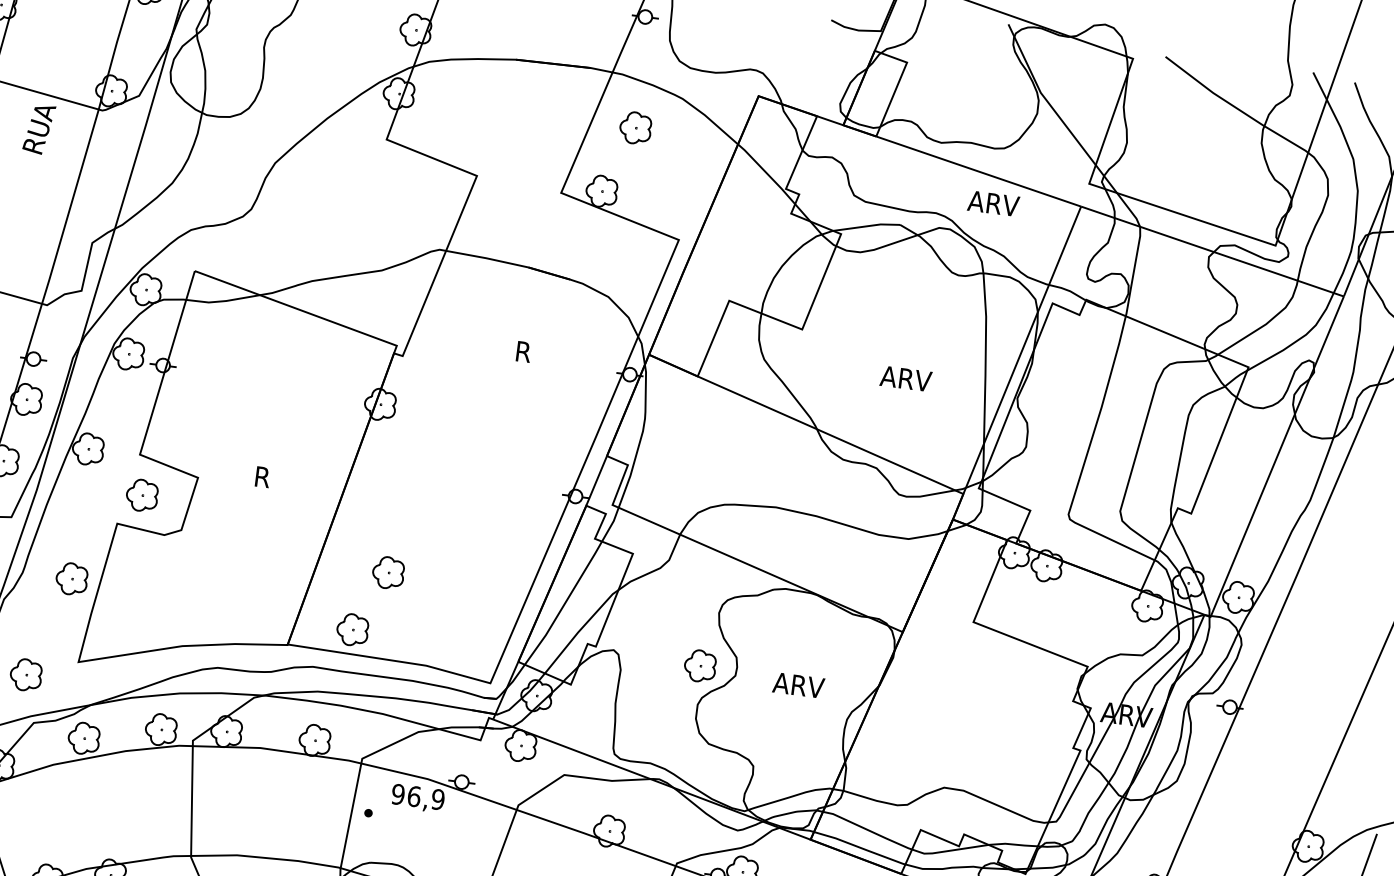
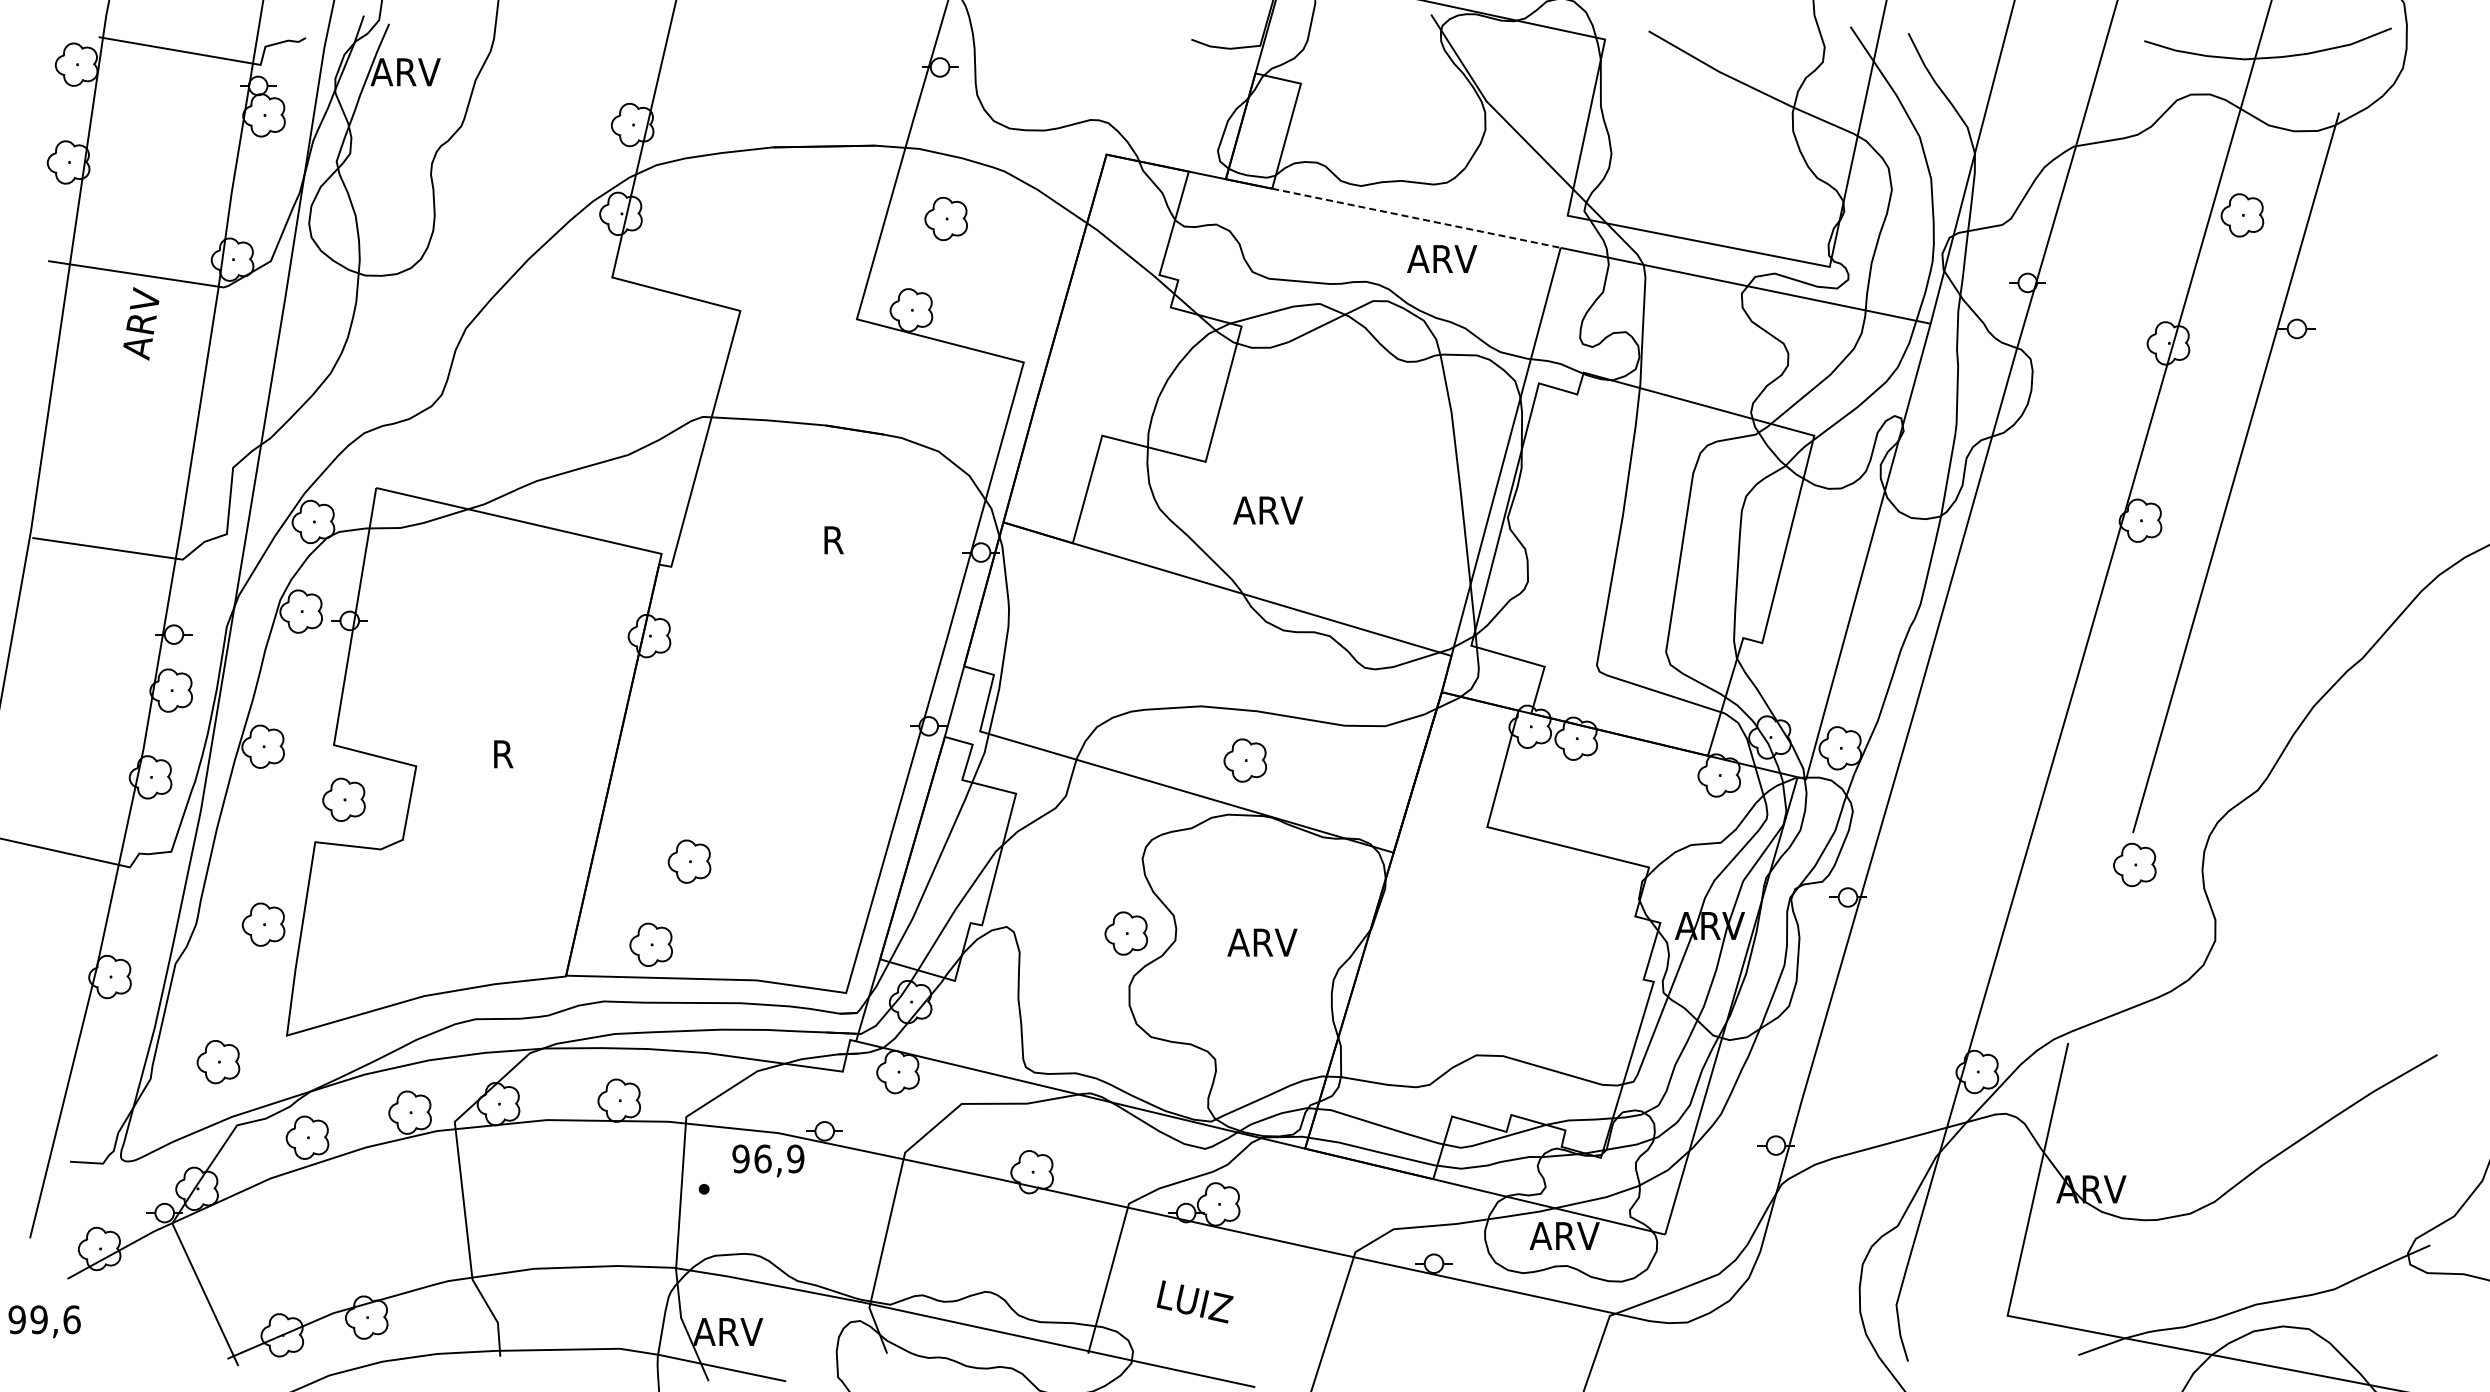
text: (39, 129) -> (141, 323), RUA -> ARV
line: (978, 171) -> (1416, 218), solid -> dashed
text: (906, 378) -> (1268, 510), moved
part: (803, 551) -> (1245, 760), added

